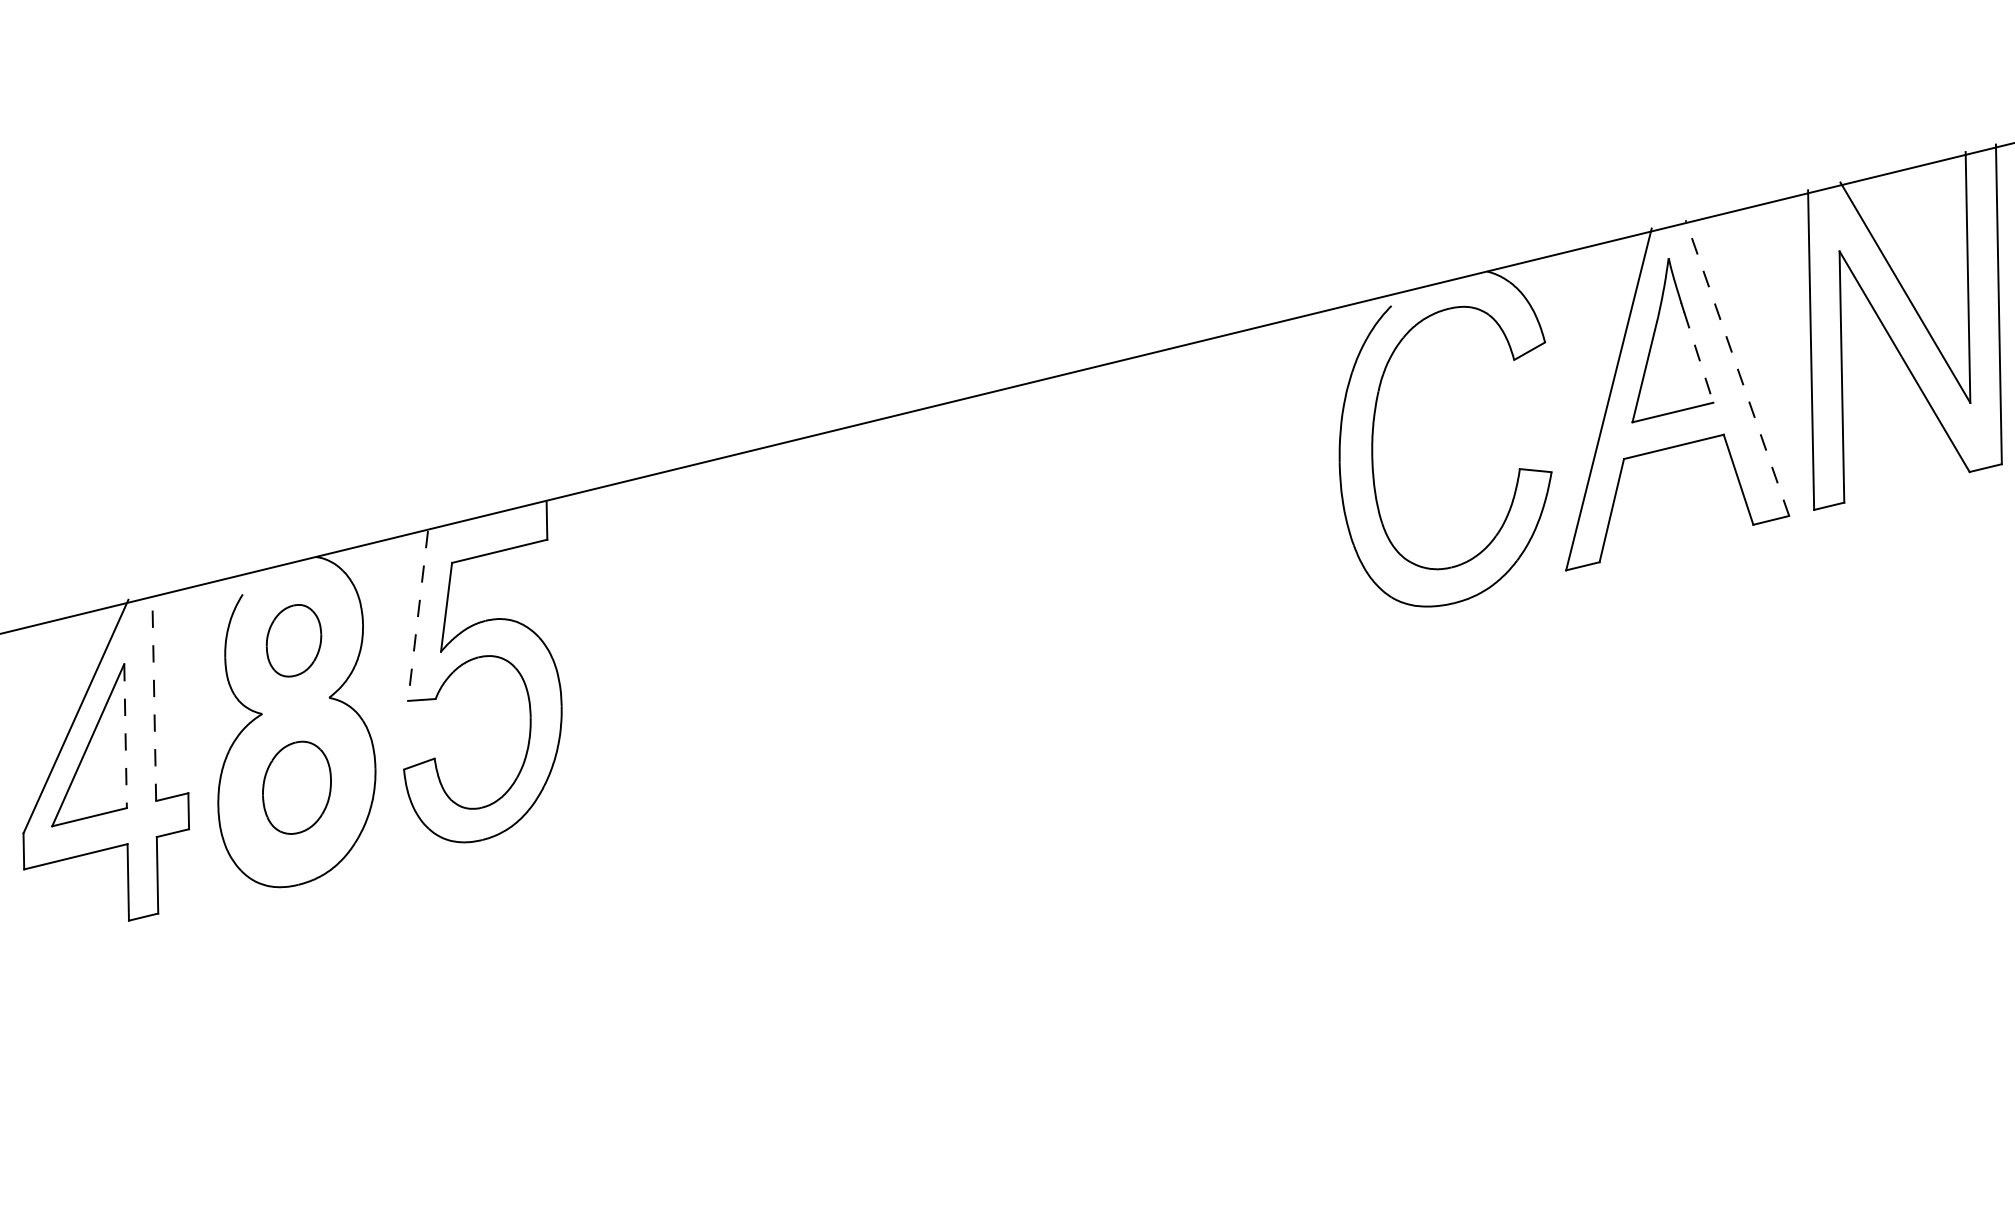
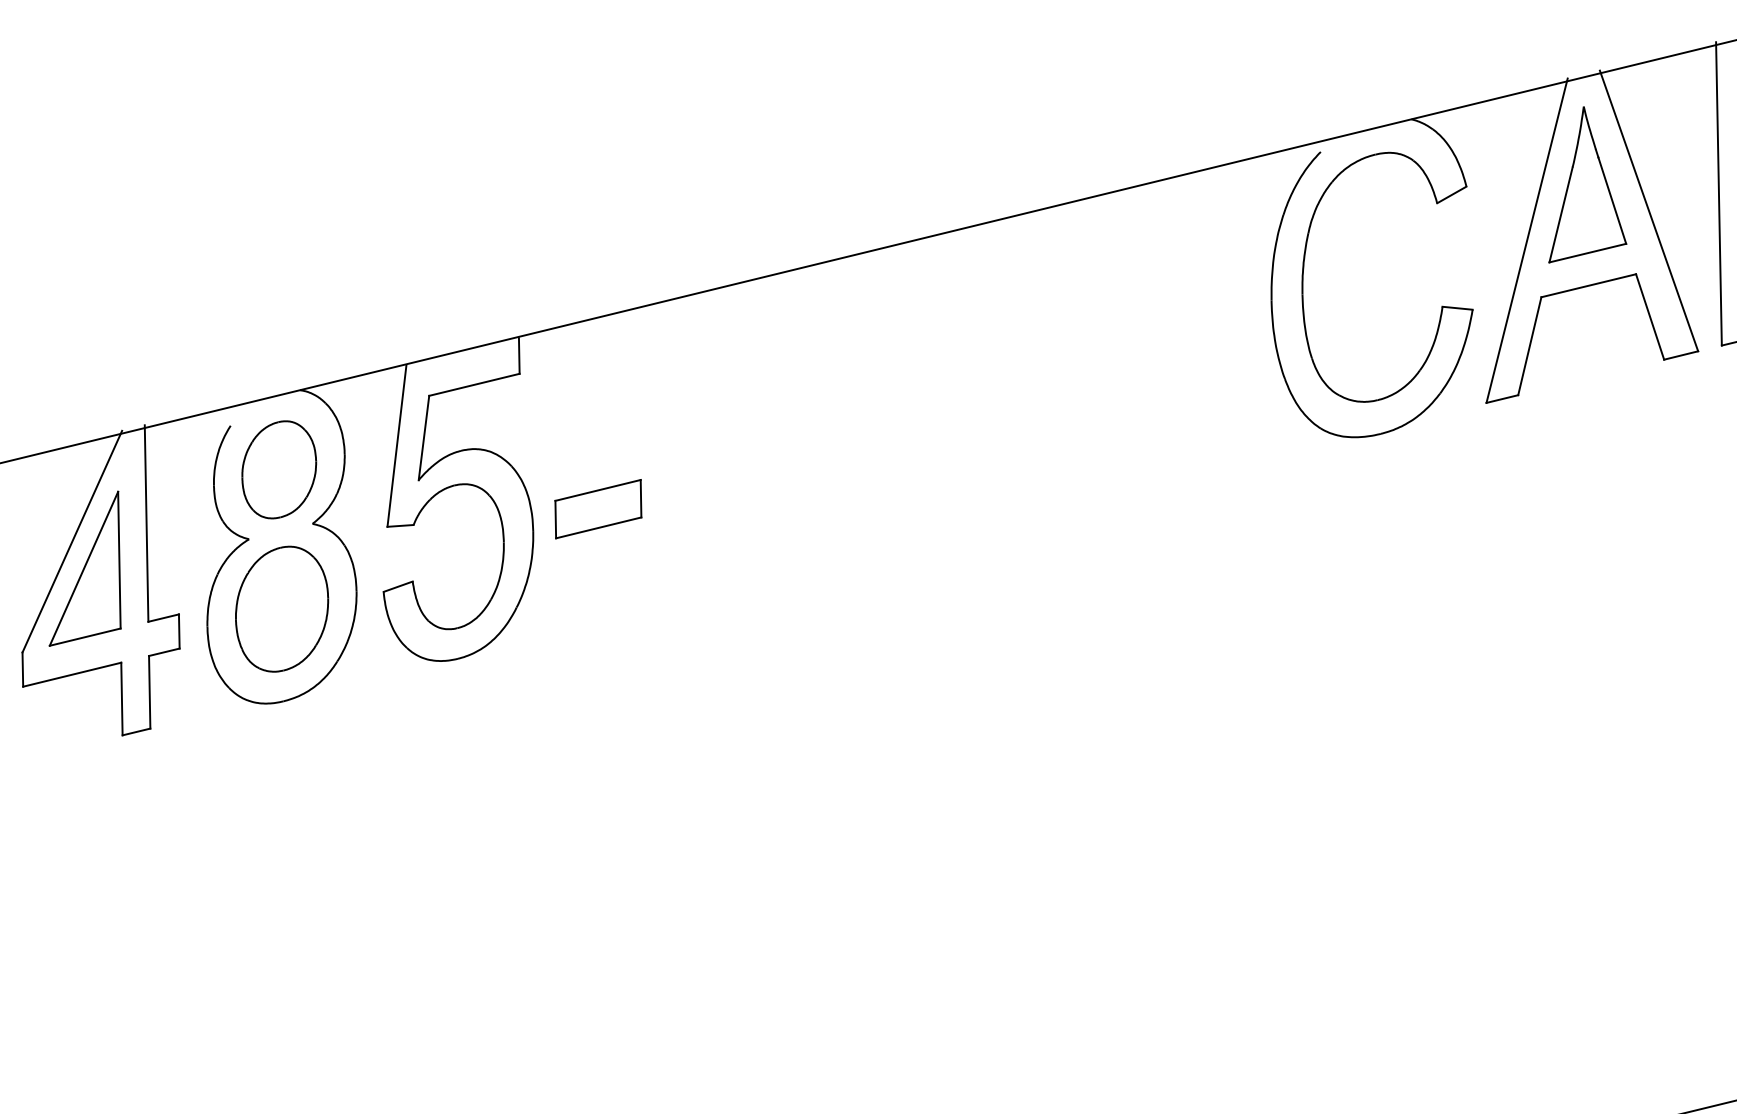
line: (1698, 357) -> (1612, 200), dashed -> solid
line: (1737, 368) -> (1649, 211), dashed -> solid
line: (418, 615) -> (397, 445), dashed -> solid
part: (293, 640) -> (278, 469), size x1.43
part: (630, 681) -> (598, 508), added
line: (154, 697) -> (146, 523), dashed -> solid
line: (125, 736) -> (119, 560), dashed -> solid
part: (296, 787) -> (281, 608), size x1.43

